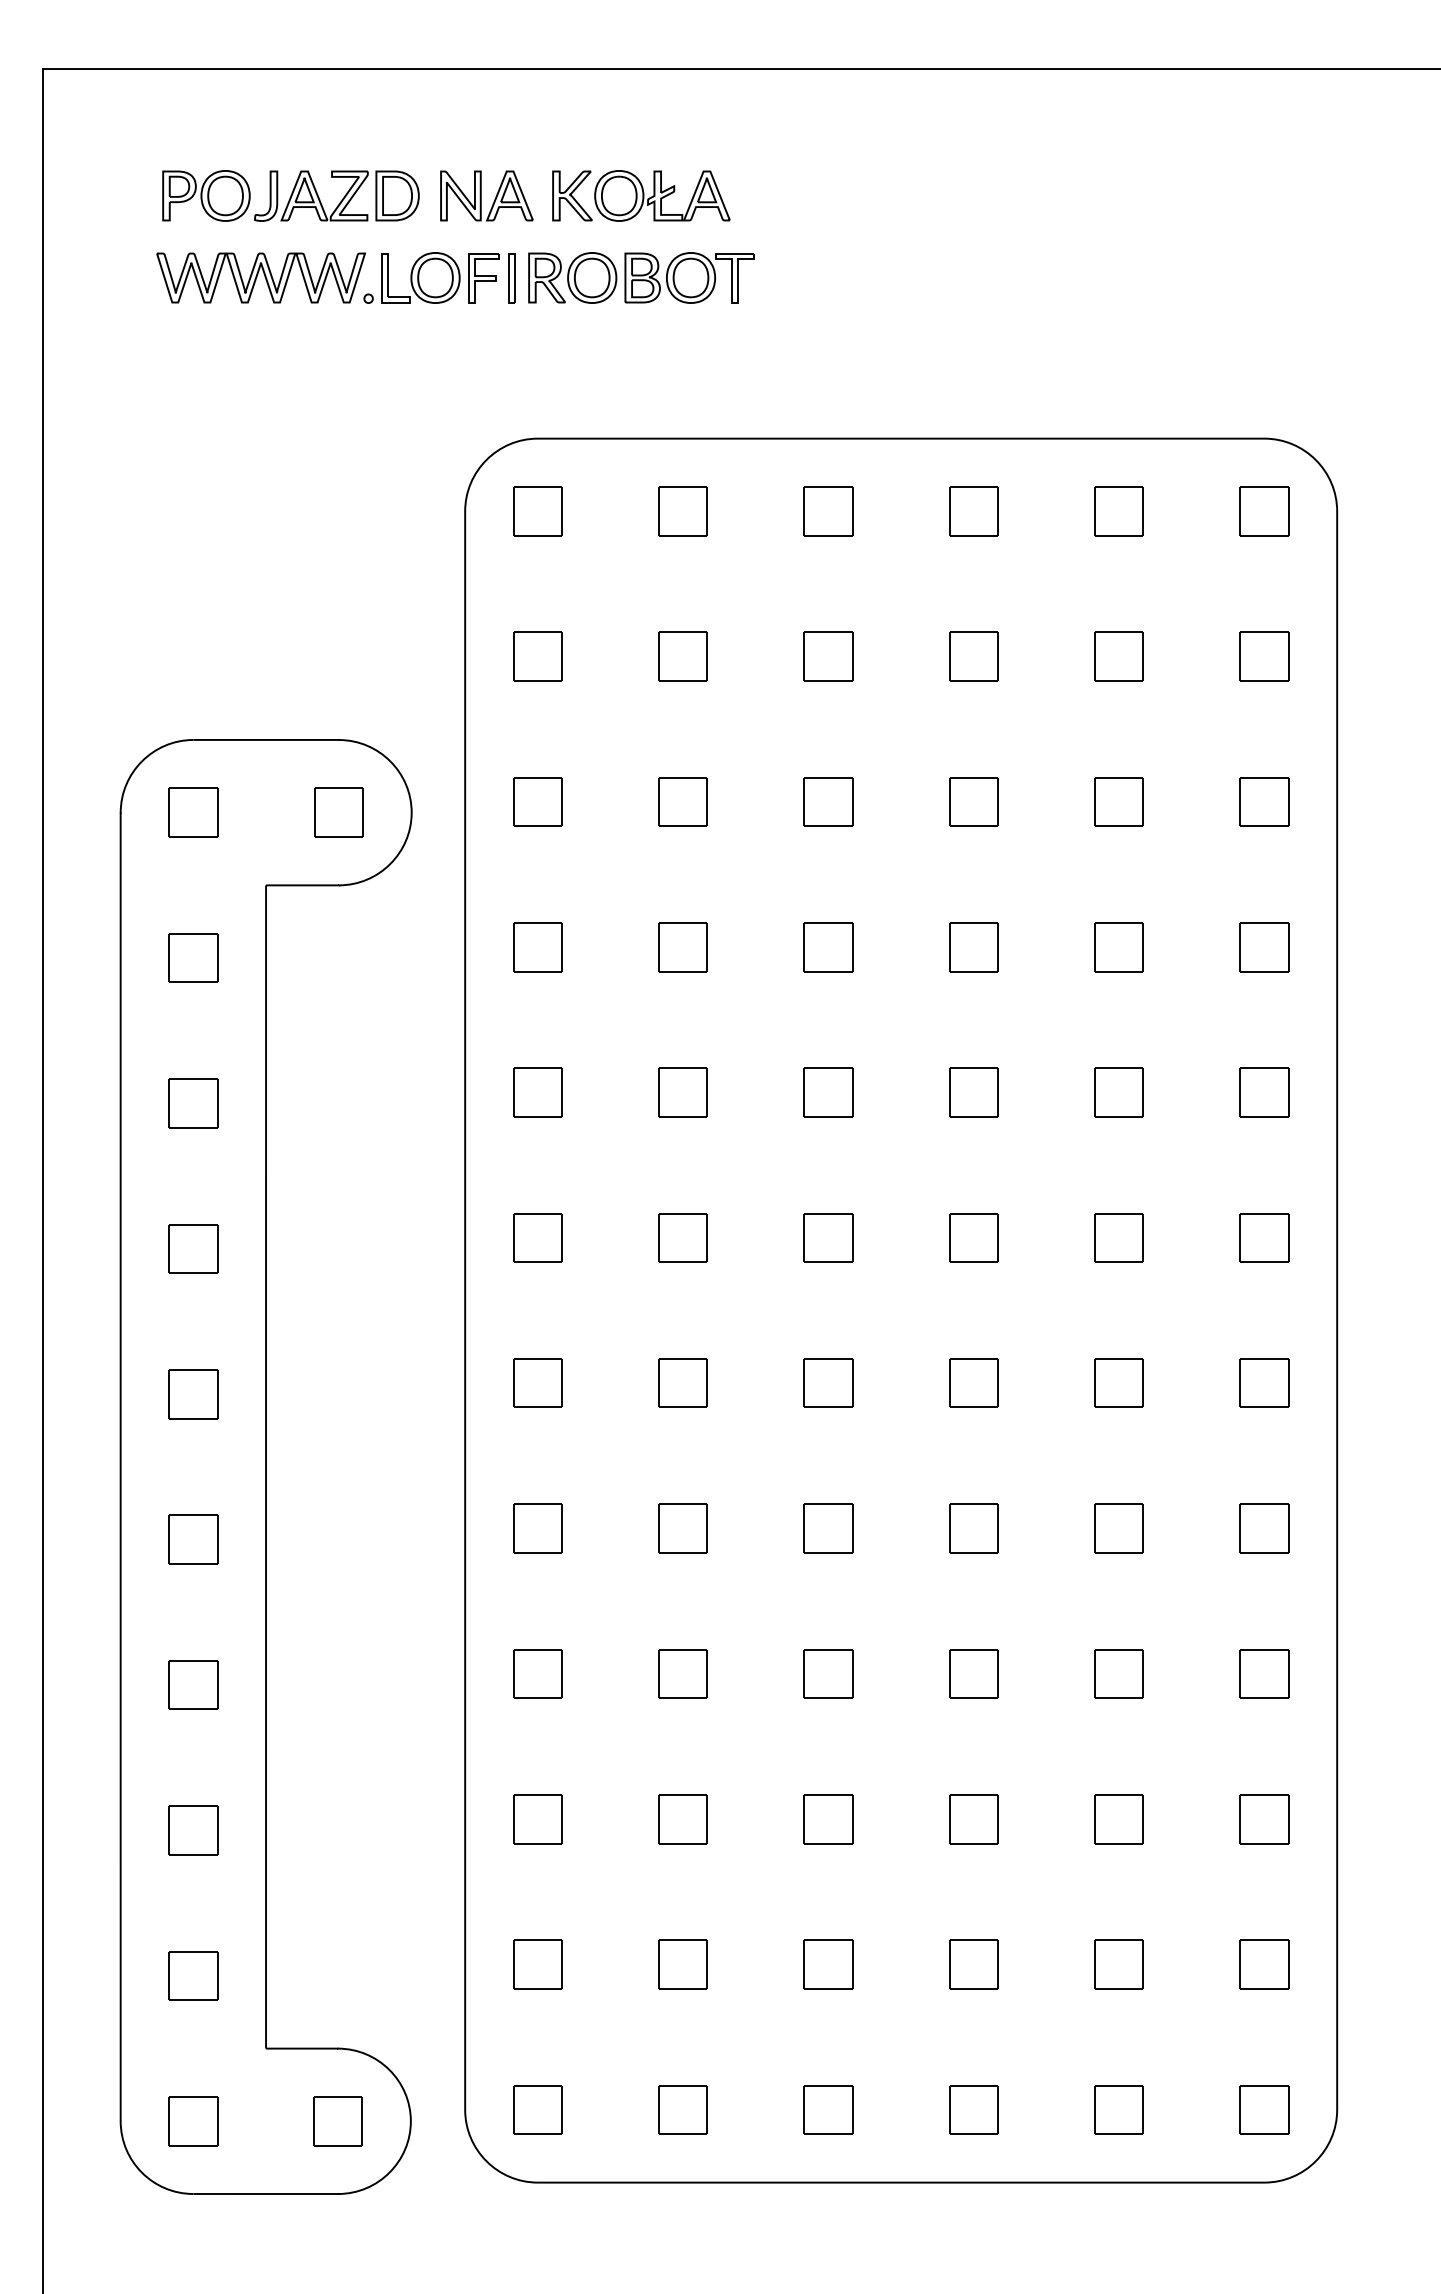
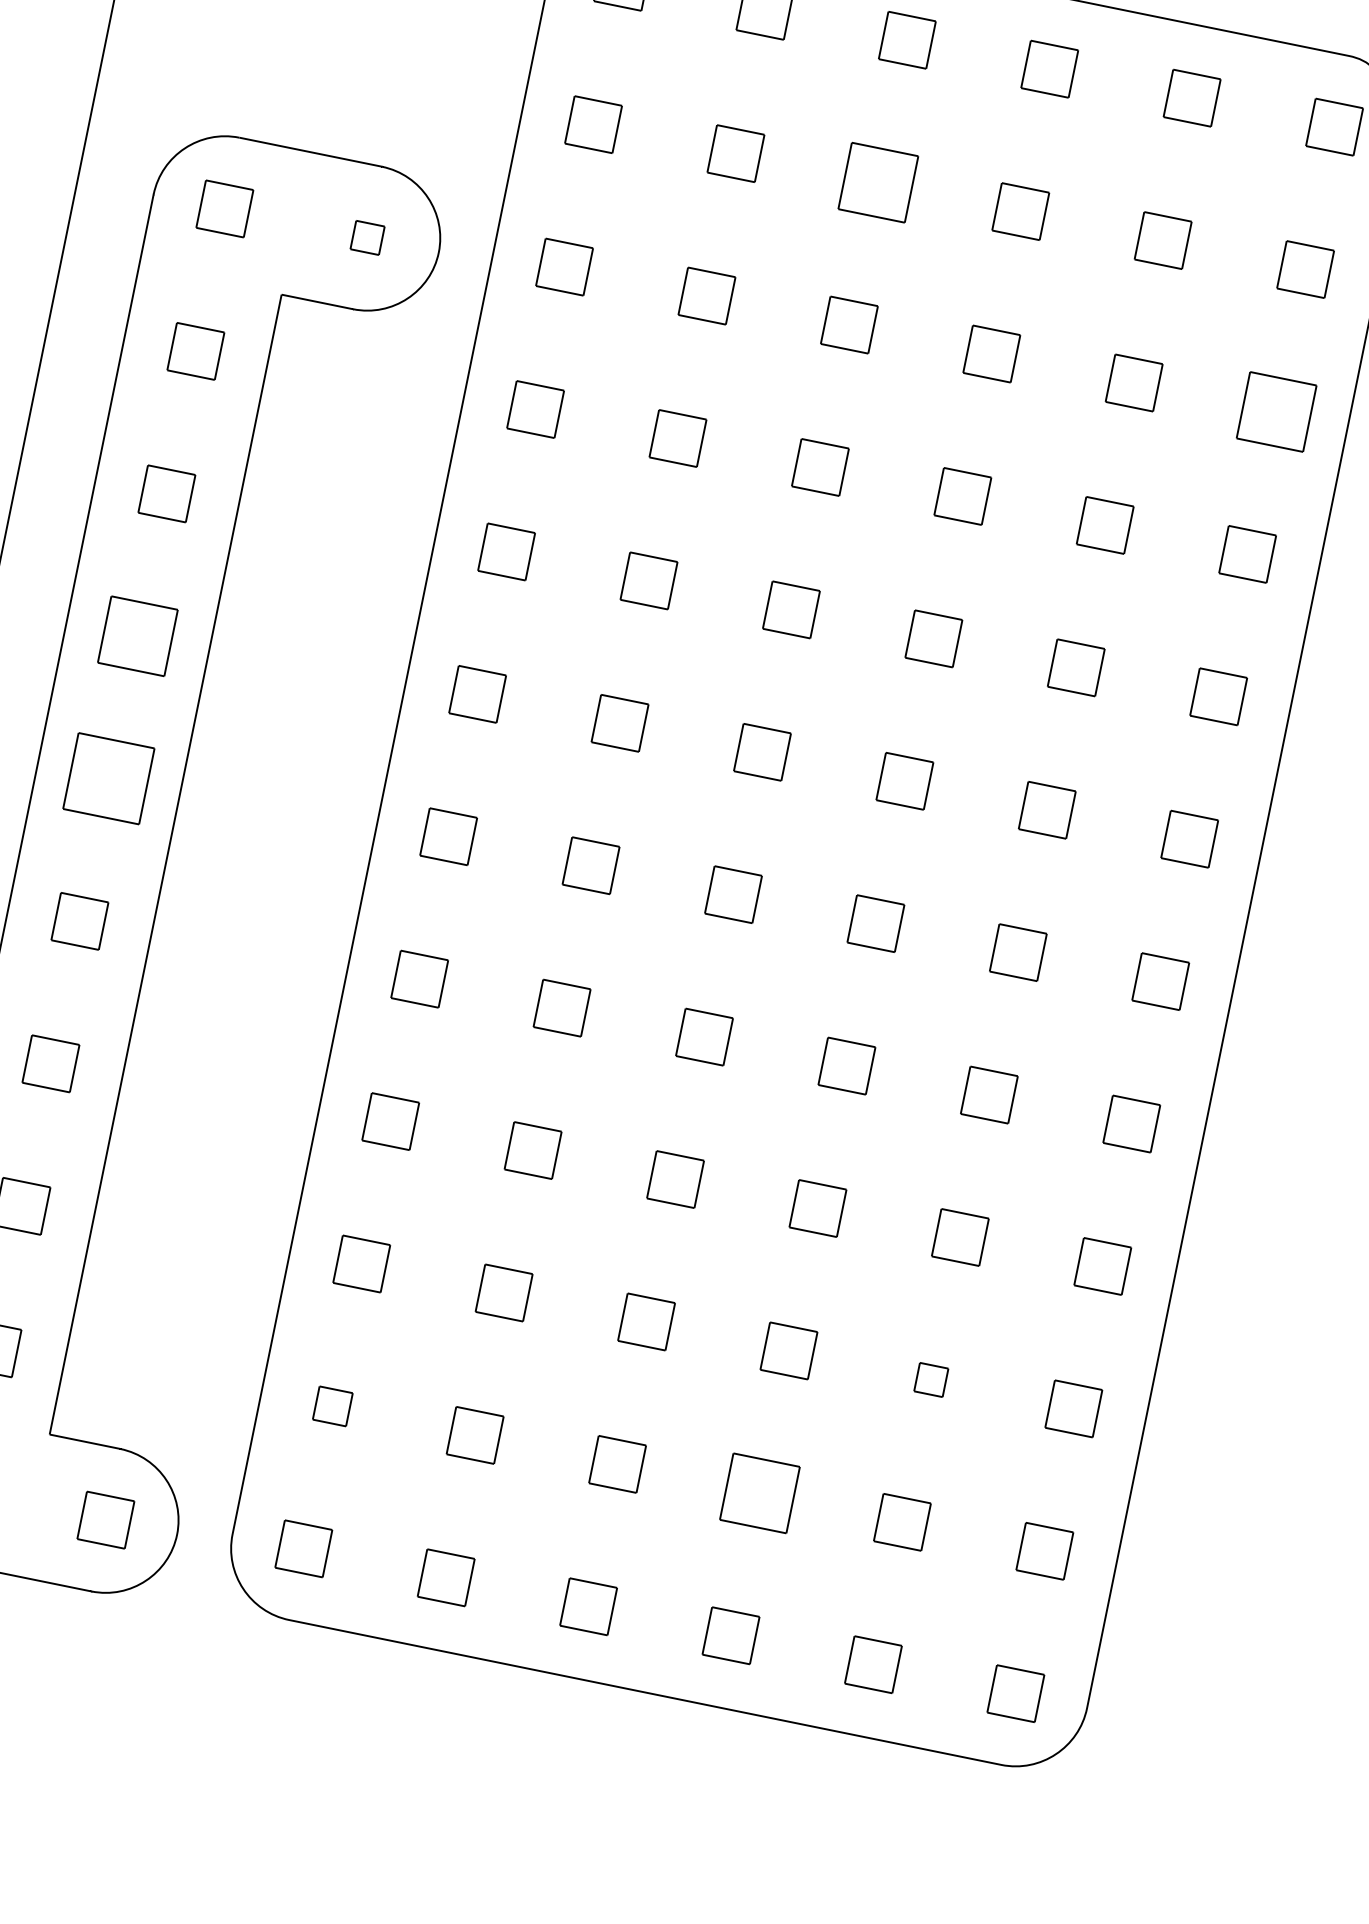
part: (828, 656) -> (878, 182), size x1.4
part: (1264, 801) -> (1276, 411), size x1.4
part: (338, 812) -> (367, 237), size x0.6
part: (193, 1248) -> (138, 636), size x1.4
part: (193, 1394) -> (109, 779), size x1.6
part: (1118, 1819) -> (930, 1380), size x0.6
part: (537, 1964) -> (332, 1406), size x0.7
part: (973, 1964) -> (759, 1493), size x1.4

